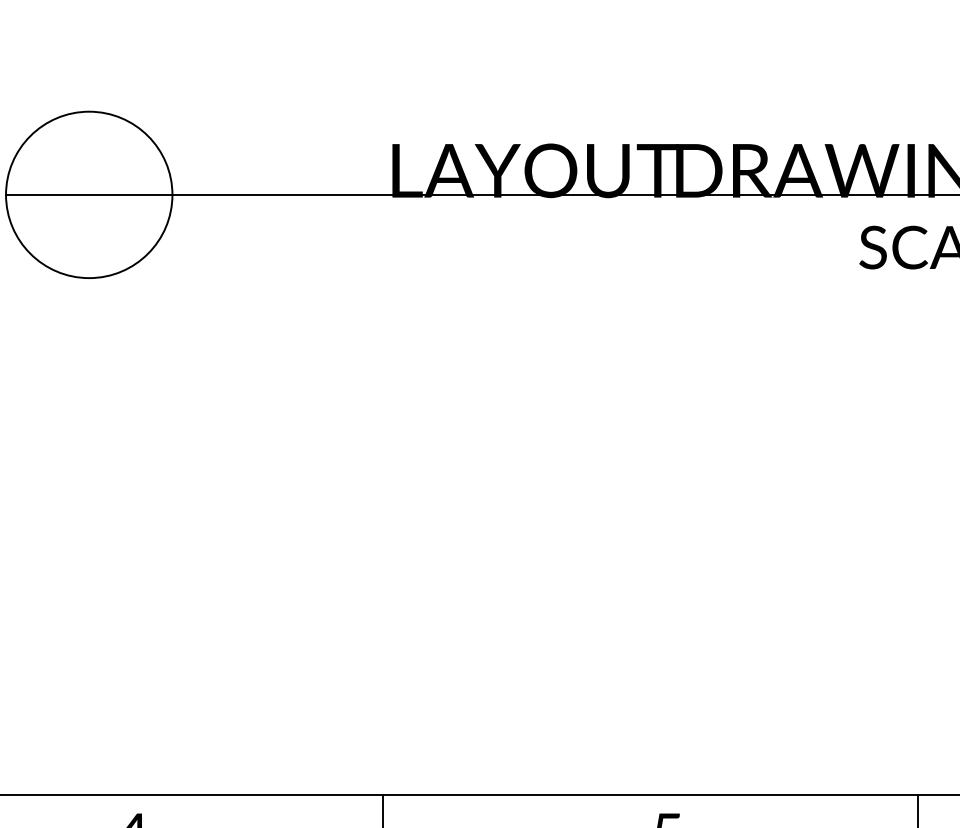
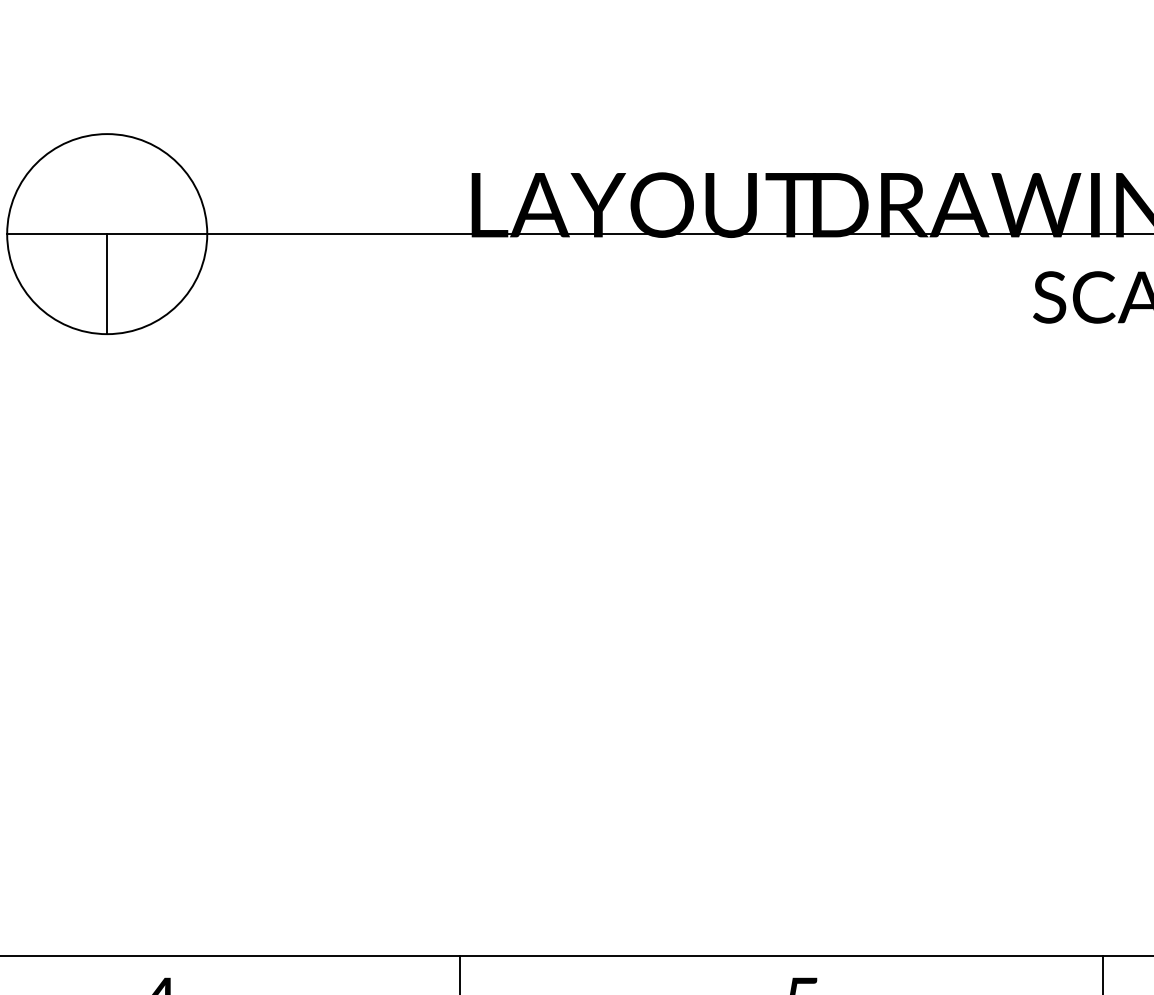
line: (89, 236) -> (107, 284), added

